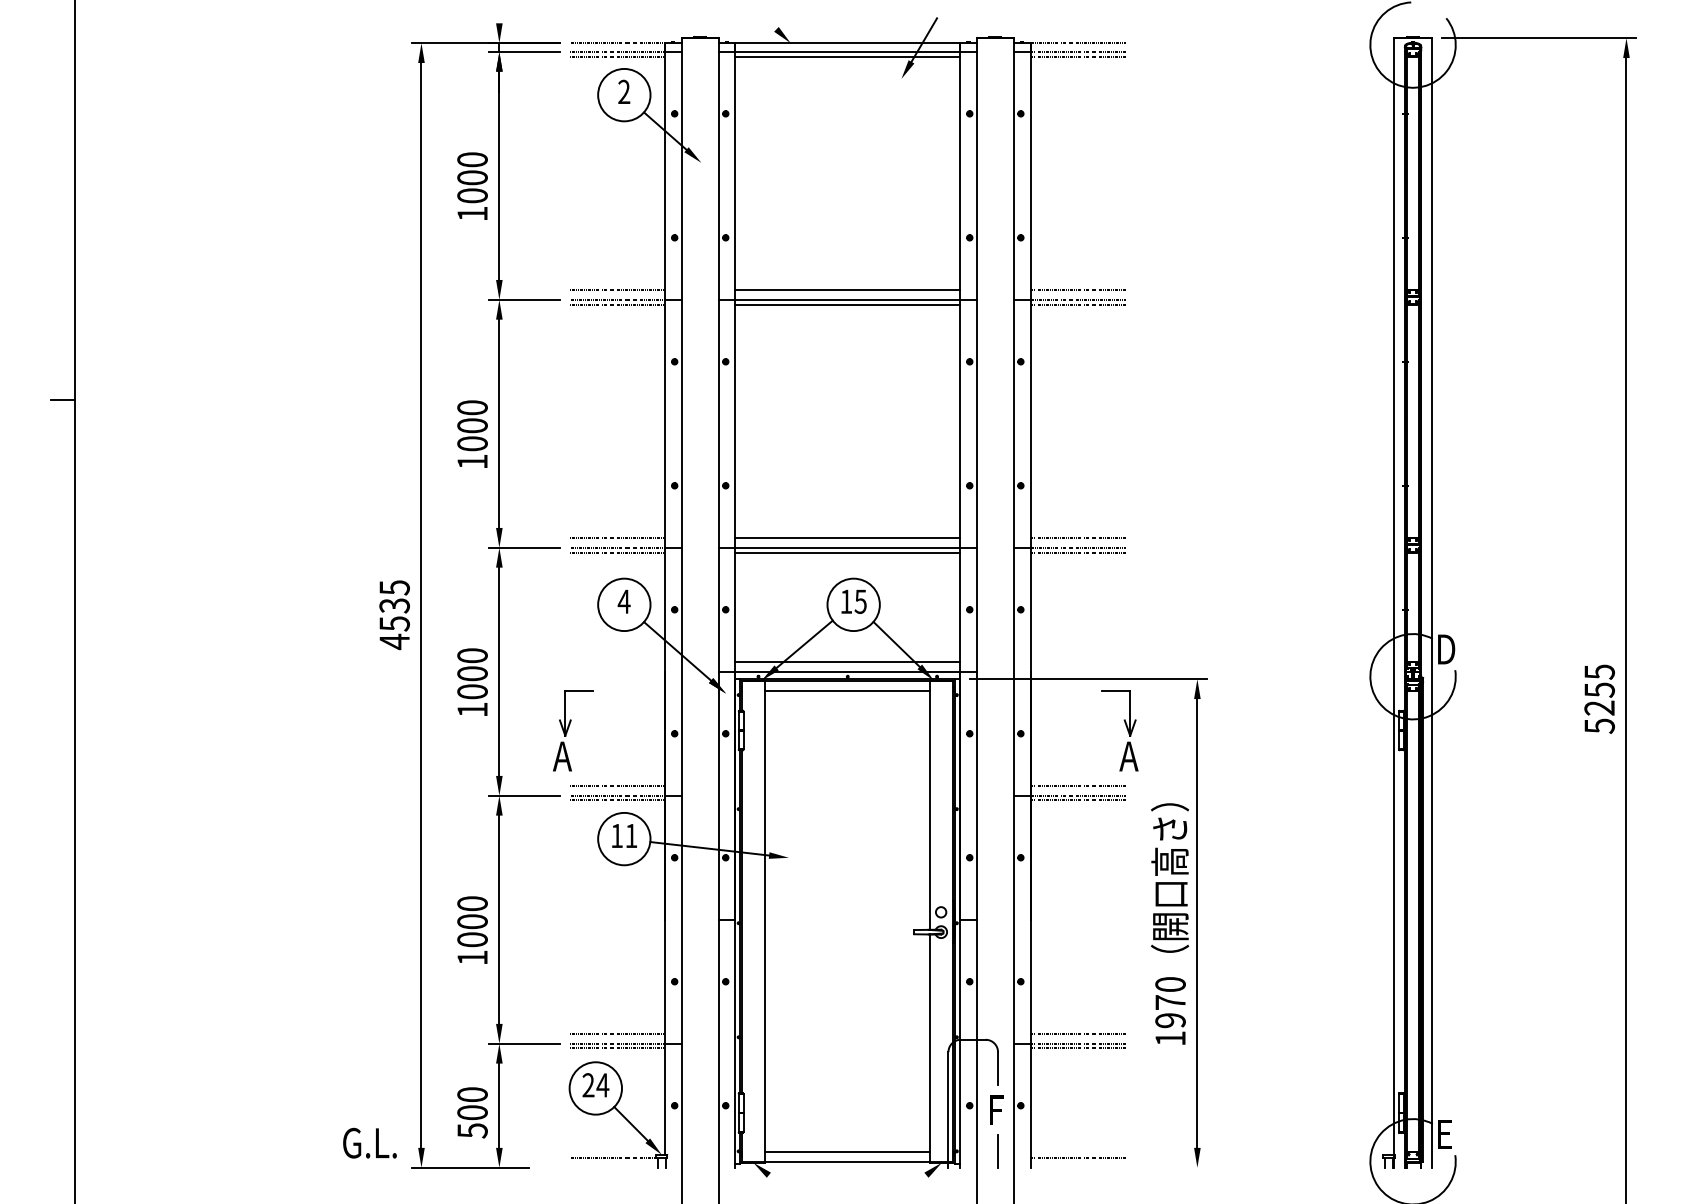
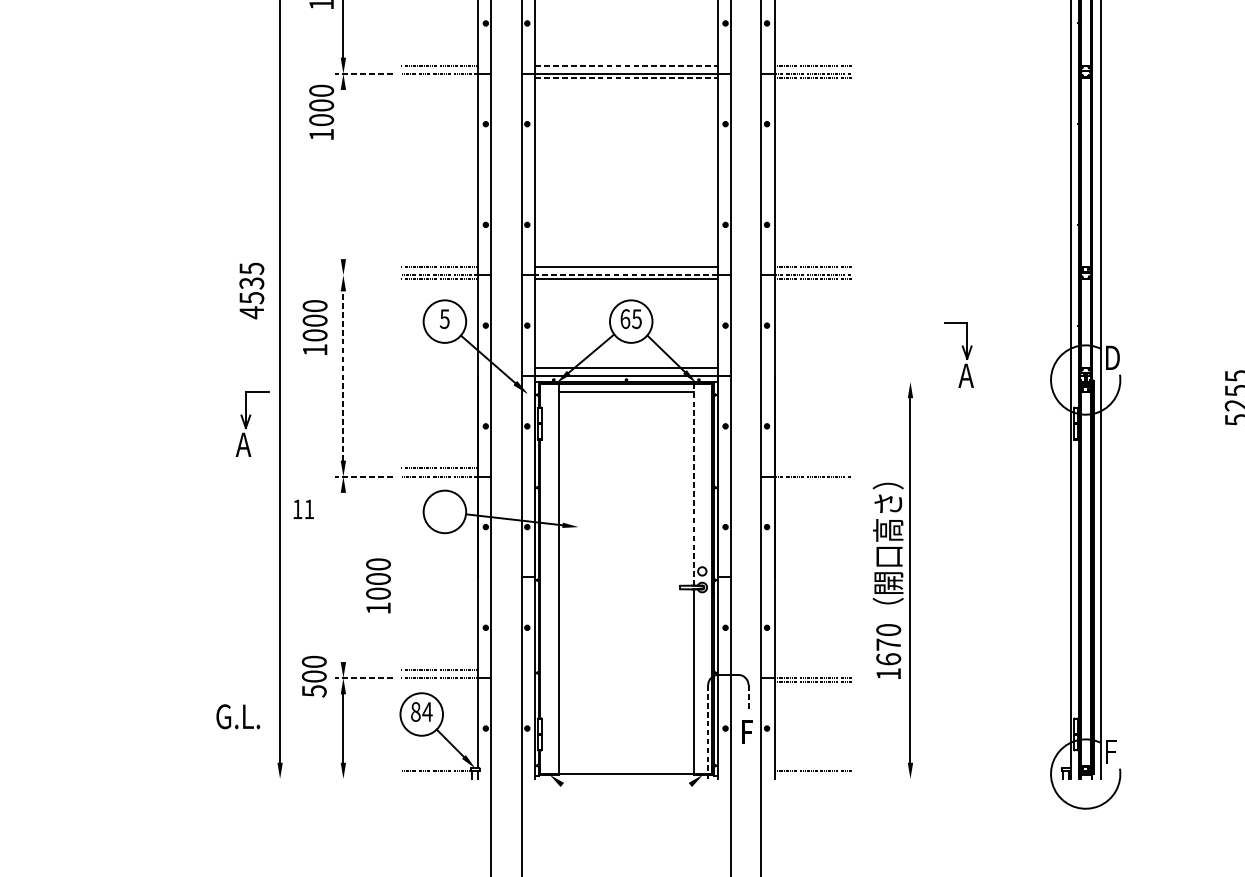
line: (848, 289) -> (627, 65), solid -> dashed
line: (524, 299) -> (363, 73), solid -> dashed
line: (617, 304) -> (439, 77), removed
line: (848, 304) -> (627, 77), solid -> dashed
line: (499, 423) -> (343, 174), removed
text: (472, 433) -> (321, 111), moved
line: (524, 547) -> (363, 275), removed
line: (847, 547) -> (626, 275), solid -> dashed
text: (623, 601) -> (444, 318), 4 -> 5
text: (846, 601) -> (625, 318), 15 -> 65
text: (394, 615) -> (251, 291), moved
line: (499, 671) -> (343, 375), solid -> dashed
line: (1088, 679) -> (822, 382), removed
text: (472, 681) -> (315, 327), moved
part: (1126, 728) -> (964, 353), moved
part: (573, 730) -> (252, 423), moved
line: (1077, 785) -> (813, 468), removed
line: (524, 795) -> (363, 476), solid -> dashed
line: (617, 800) -> (439, 480), removed
line: (1077, 800) -> (813, 480), removed
line: (930, 806) -> (693, 485), solid -> dashed
text: (624, 835) -> (303, 509), moved
line: (499, 919) -> (343, 577), removed
text: (472, 929) -> (378, 585), moved
text: (1170, 1020) -> (888, 659), 1970 -> 1670
line: (1077, 1033) -> (813, 669), removed
line: (524, 1043) -> (363, 677), solid -> dashed
line: (617, 1048) -> (439, 682), removed
line: (998, 1069) -> (748, 699), solid -> dashed
text: (588, 1085) -> (415, 712), 24 -> 84
line: (948, 1109) -> (708, 731), solid -> dashed
text: (472, 1112) -> (314, 676), moved
text: (1446, 1140) -> (1112, 756), E -> F
text: (369, 1142) -> (237, 716), moved
line: (997, 1151) -> (748, 765), removed
line: (847, 1152) -> (626, 766), removed
line: (470, 1167) -> (319, 778), removed

